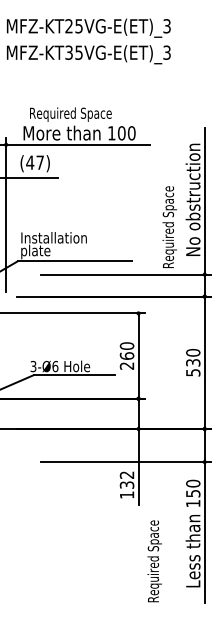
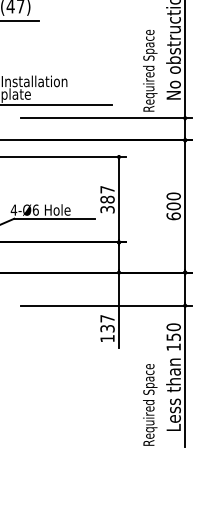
text: (126, 355) -> (106, 199), 260 -> 387
text: (33, 366) -> (13, 210), 3-Ø6 -> 4-Ø6
text: (193, 367) -> (173, 211), 530 -> 600
text: (126, 474) -> (106, 318), 132 -> 137
text: (154, 561) -> (149, 405), moved

